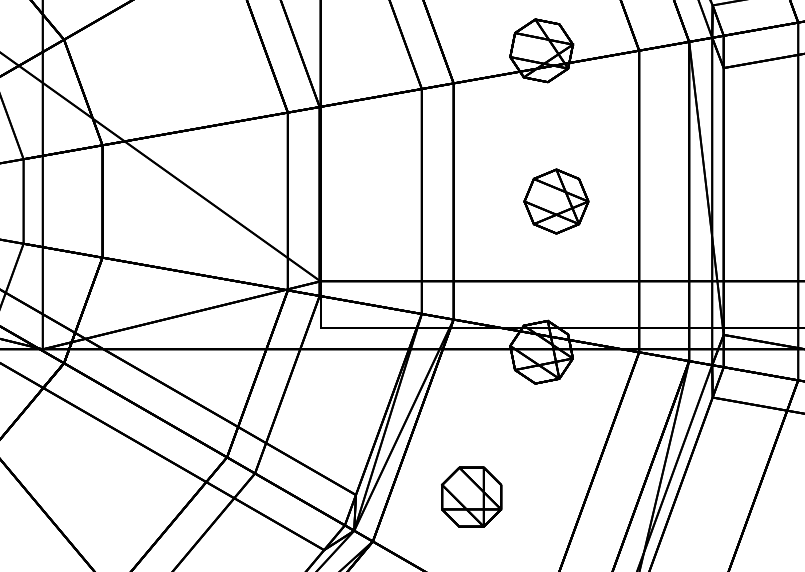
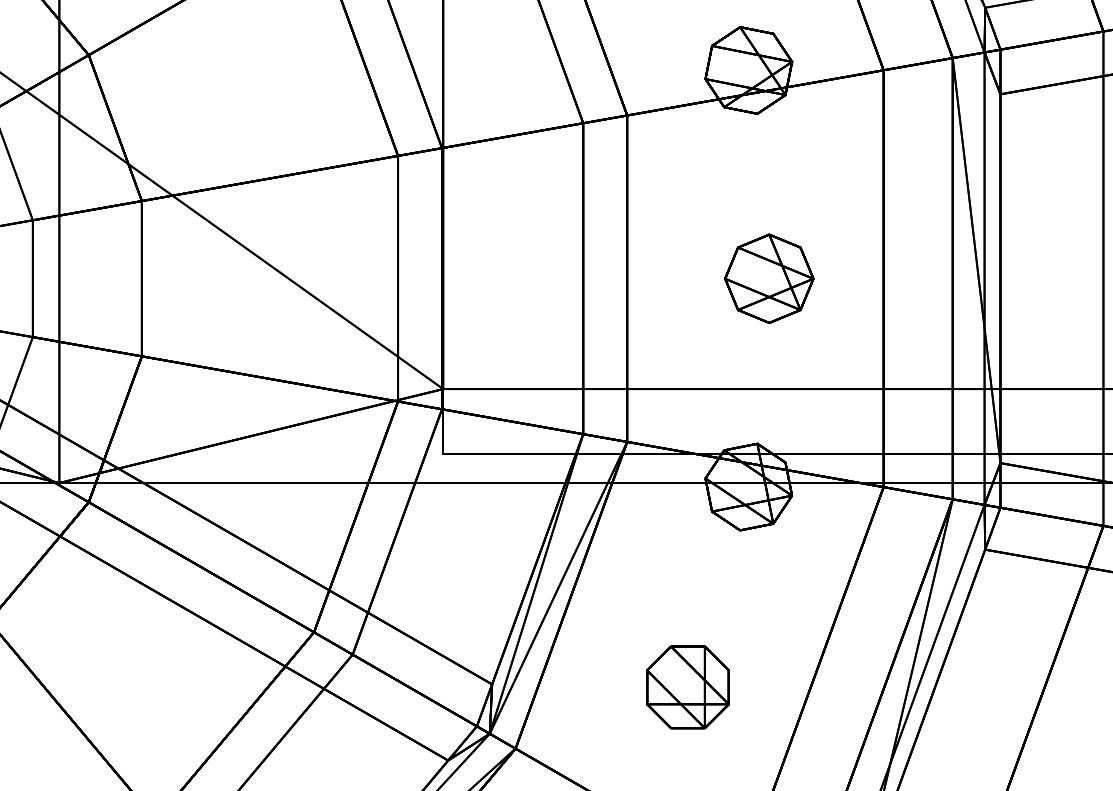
part: (471, 496) -> (687, 686), moved

